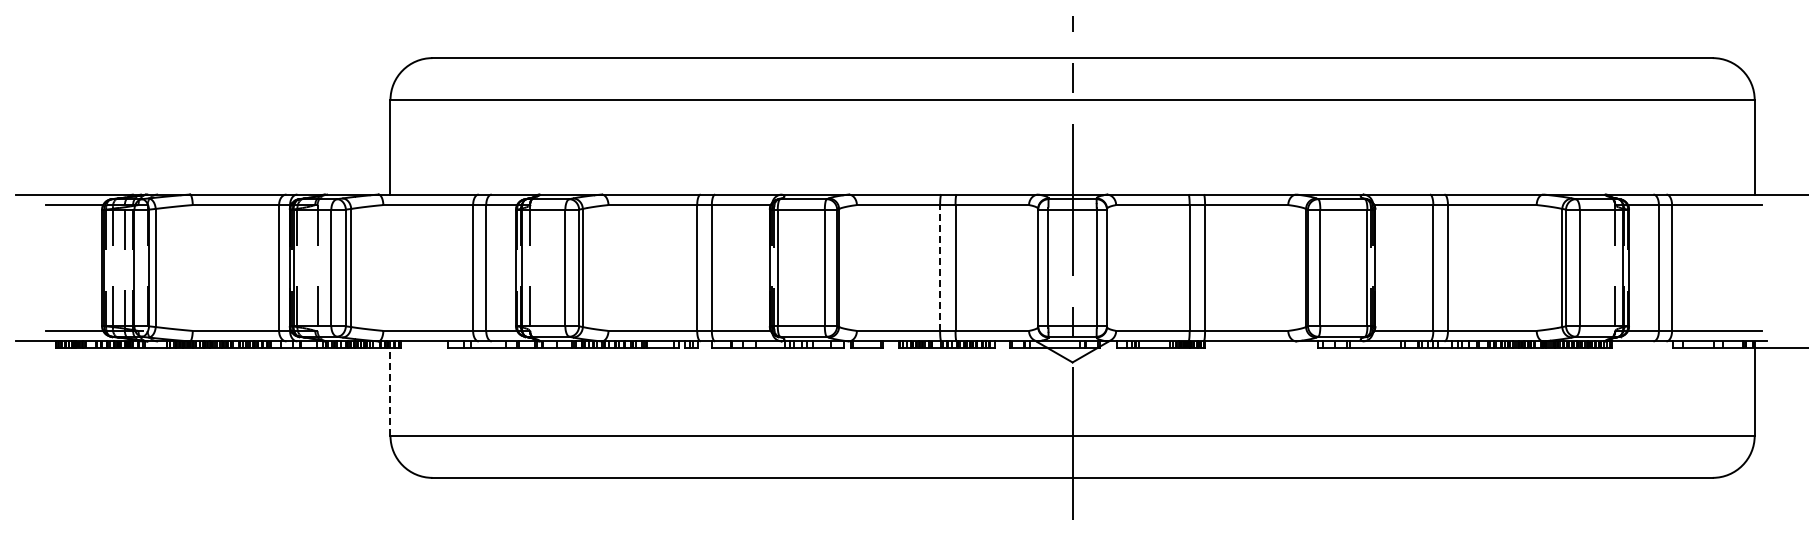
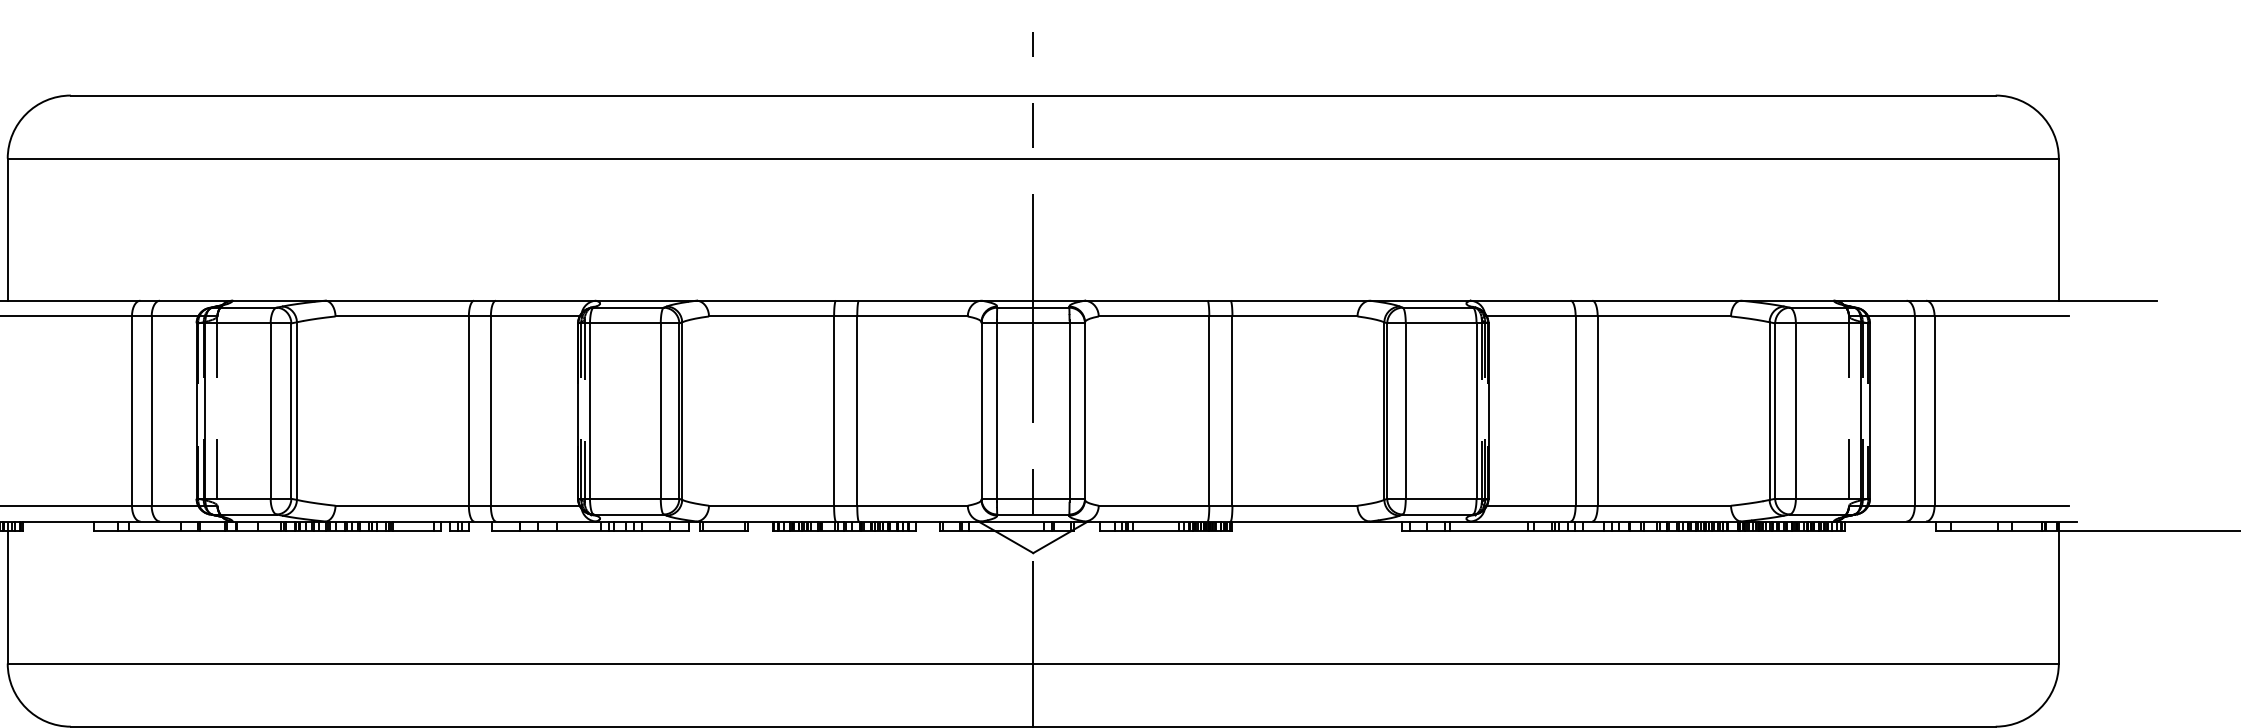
line: (940, 268) -> (834, 411), dashed -> solid
line: (390, 391) -> (7, 596), dashed -> solid

